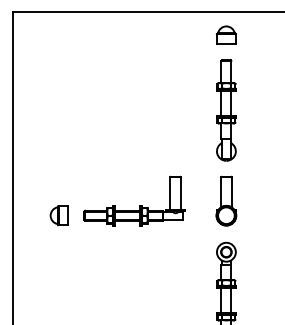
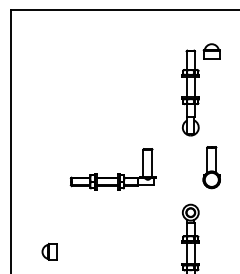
part: (226, 35) -> (211, 51), moved
part: (226, 201) -> (211, 167), moved
part: (58, 215) -> (49, 251), moved

